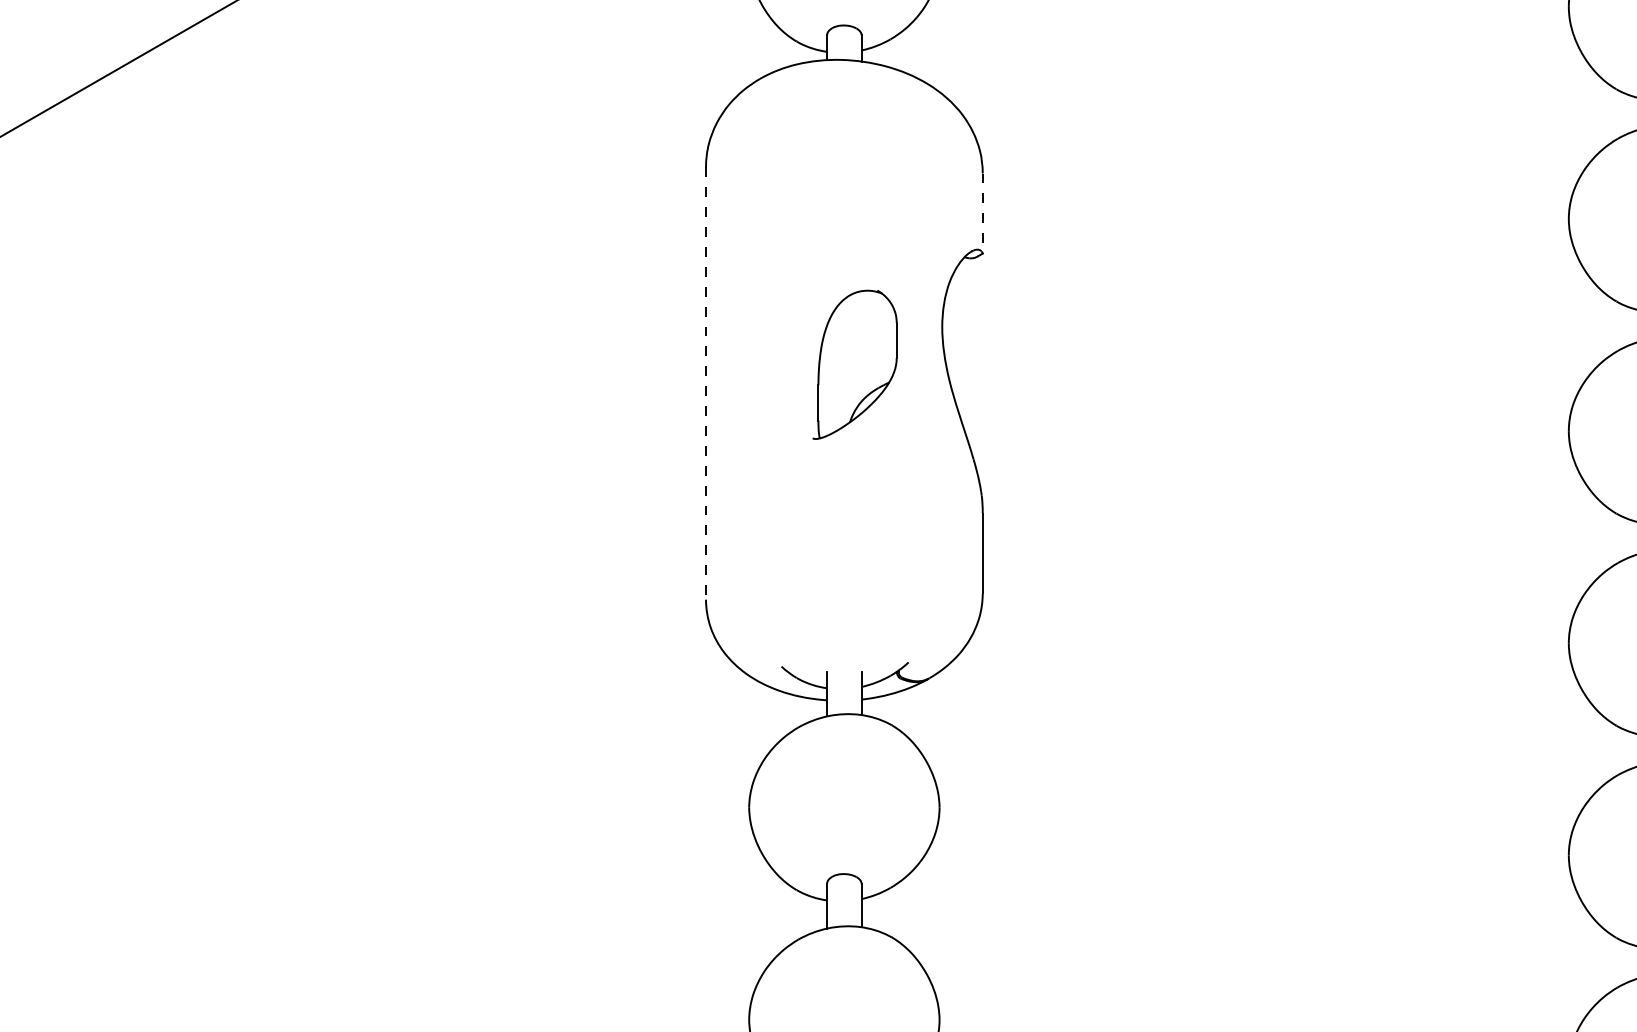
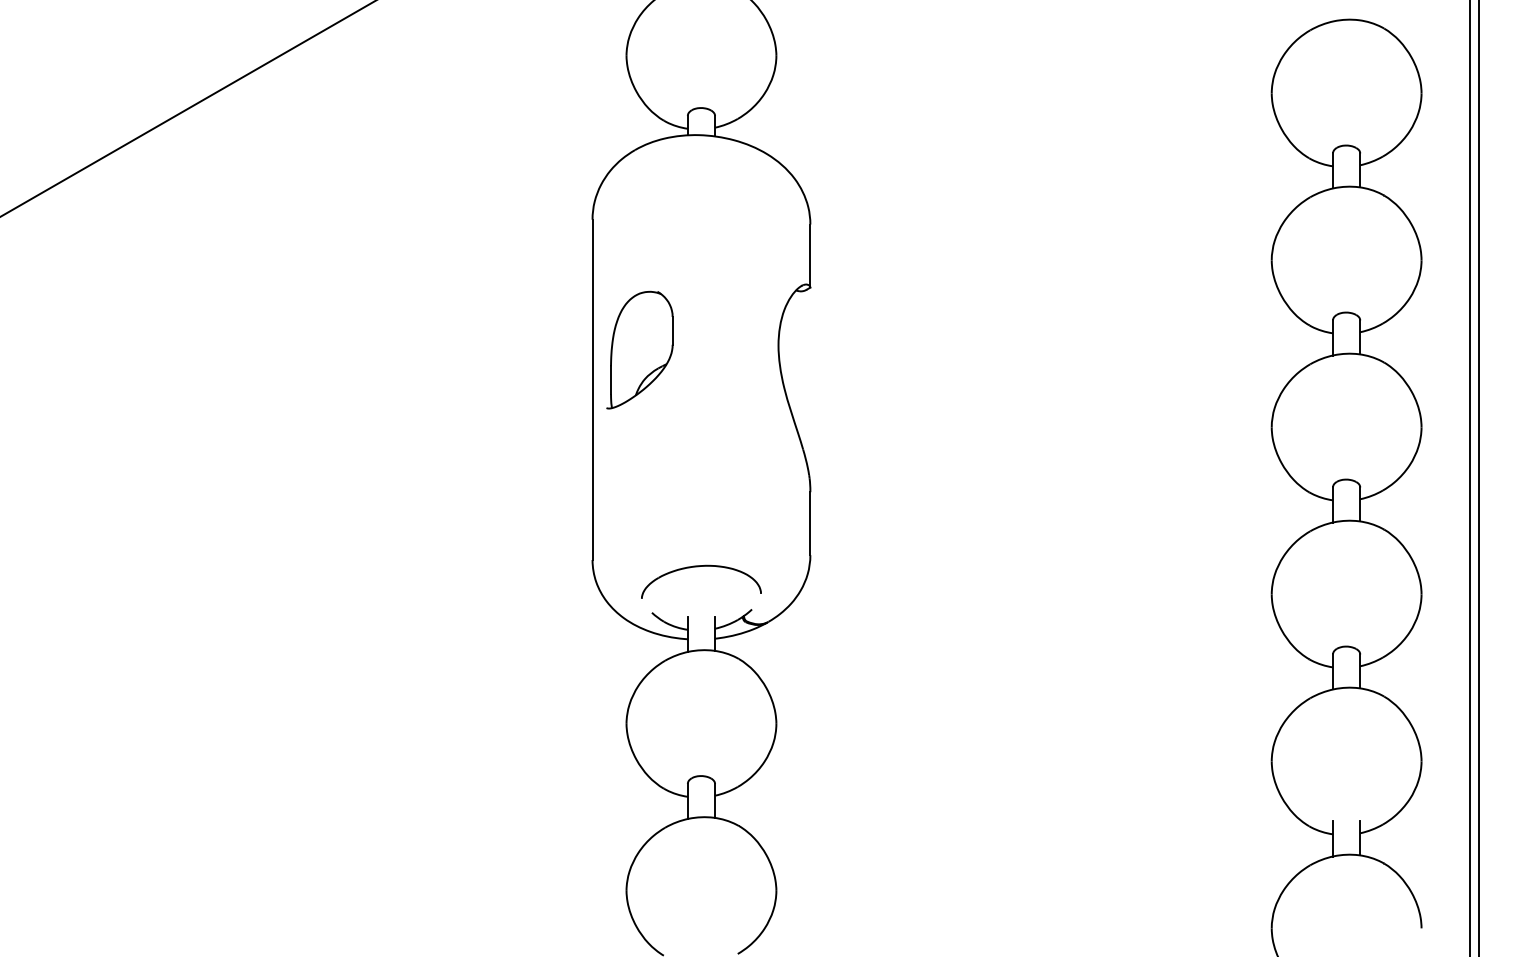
line: (982, 214) -> (810, 256), dashed -> solid
part: (854, 363) -> (639, 349), moved
line: (705, 384) -> (592, 390), dashed -> solid
part: (840, 609) -> (698, 567), added

